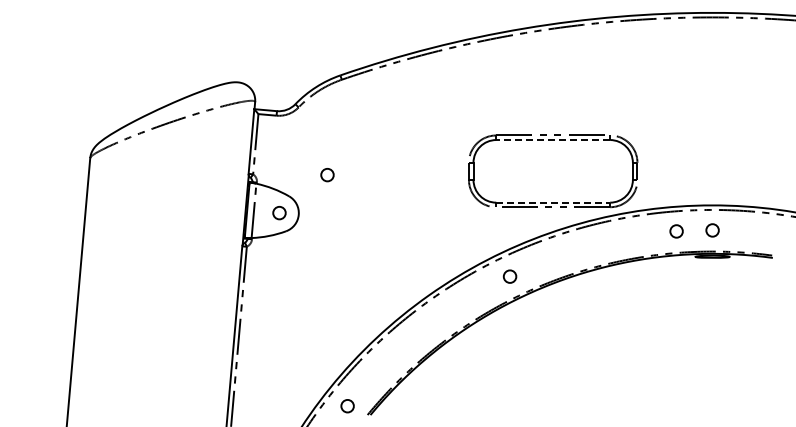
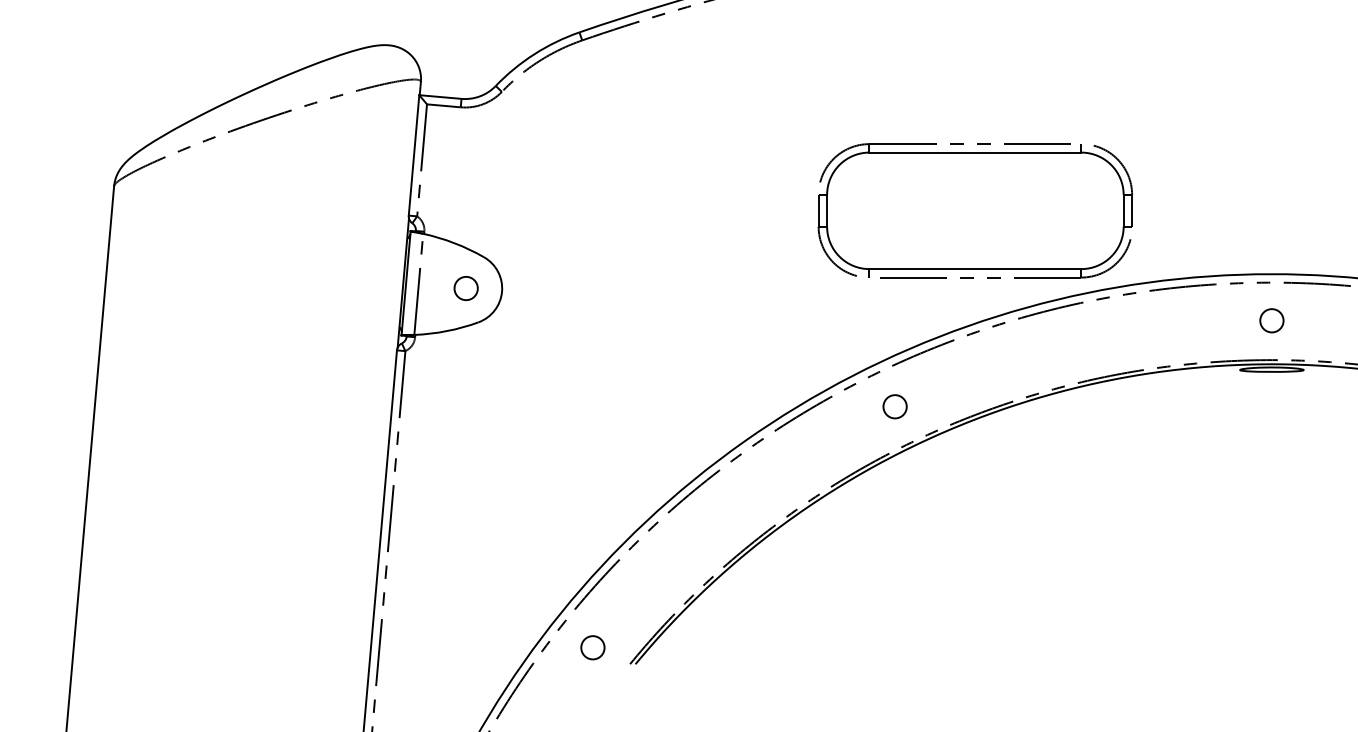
line: (553, 140) -> (975, 153), dashed -> solid
circle: (327, 175) -> (555, 218), removed
line: (553, 202) -> (975, 268), dashed -> solid
circle: (676, 231) -> (1204, 322), removed

